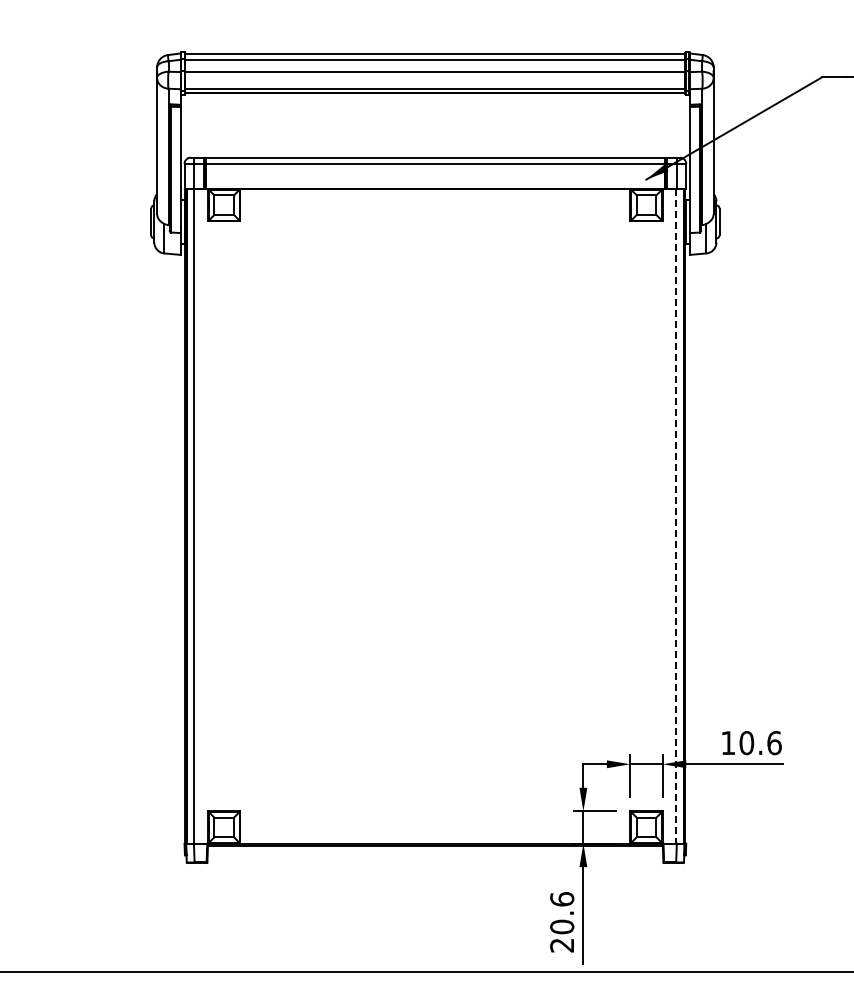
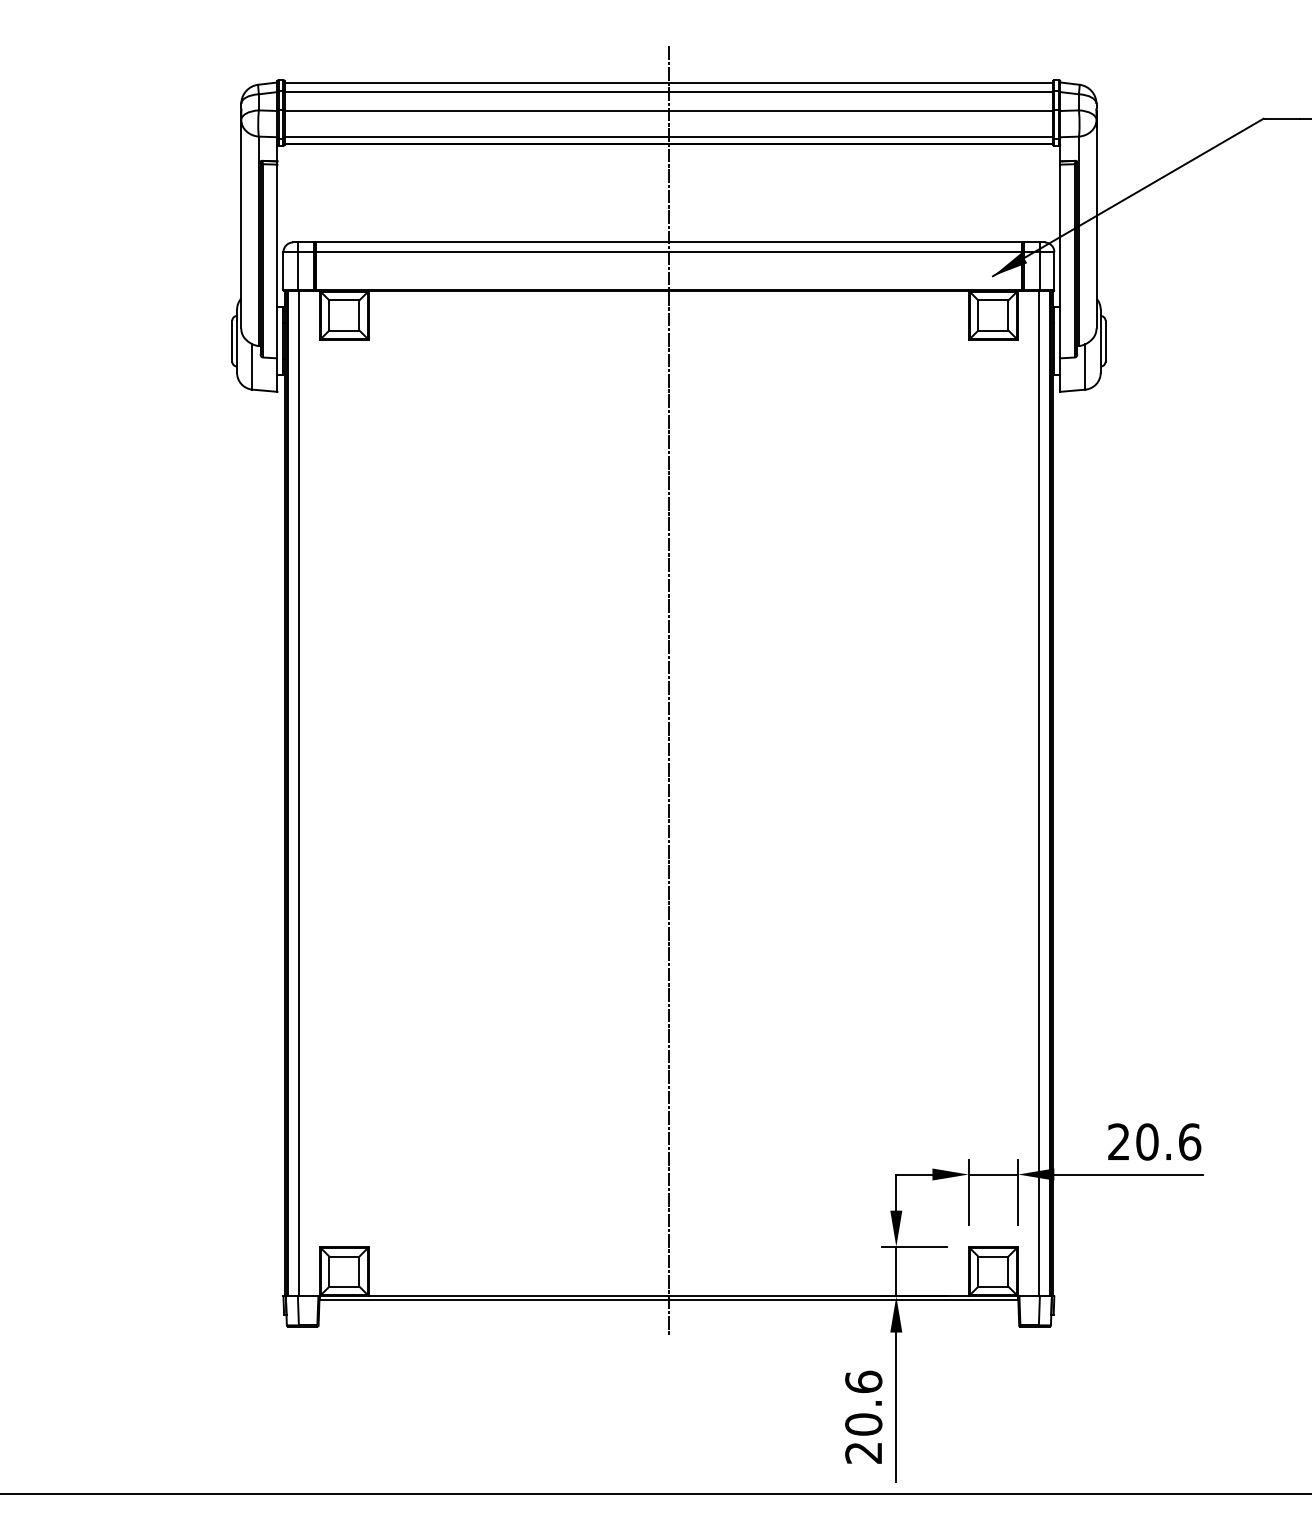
line: (435, 449) -> (669, 690), added
line: (676, 516) -> (1039, 793), dashed -> solid
text: (727, 742) -> (1117, 1141), 10.6 -> 20.6

